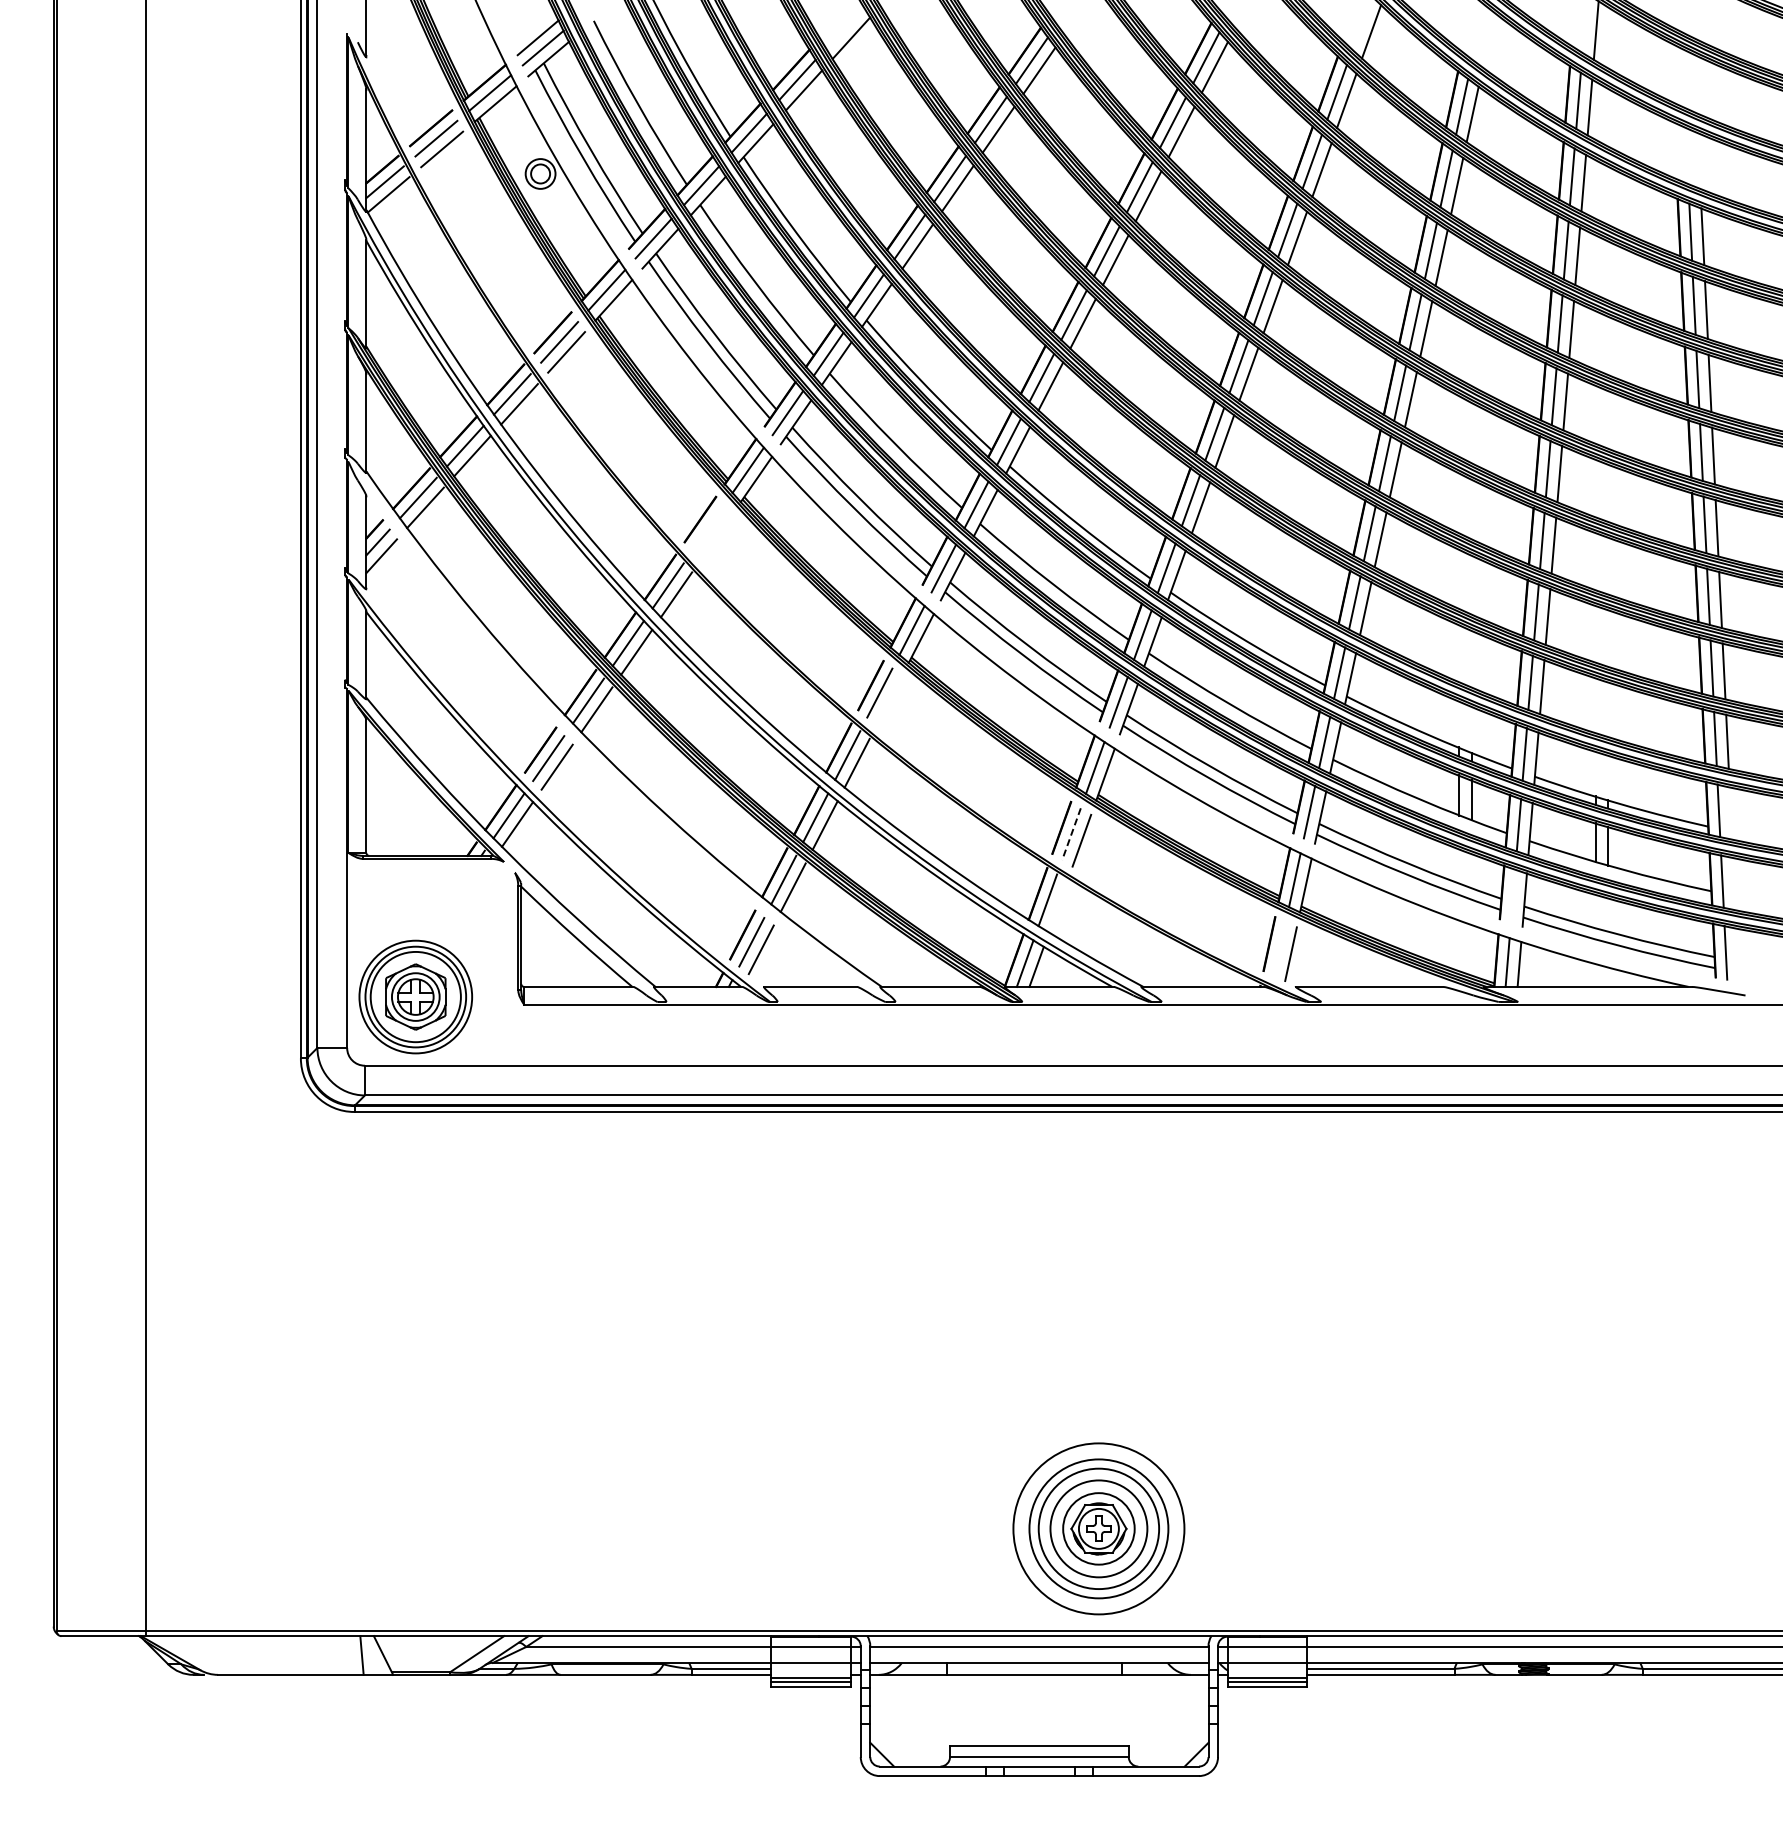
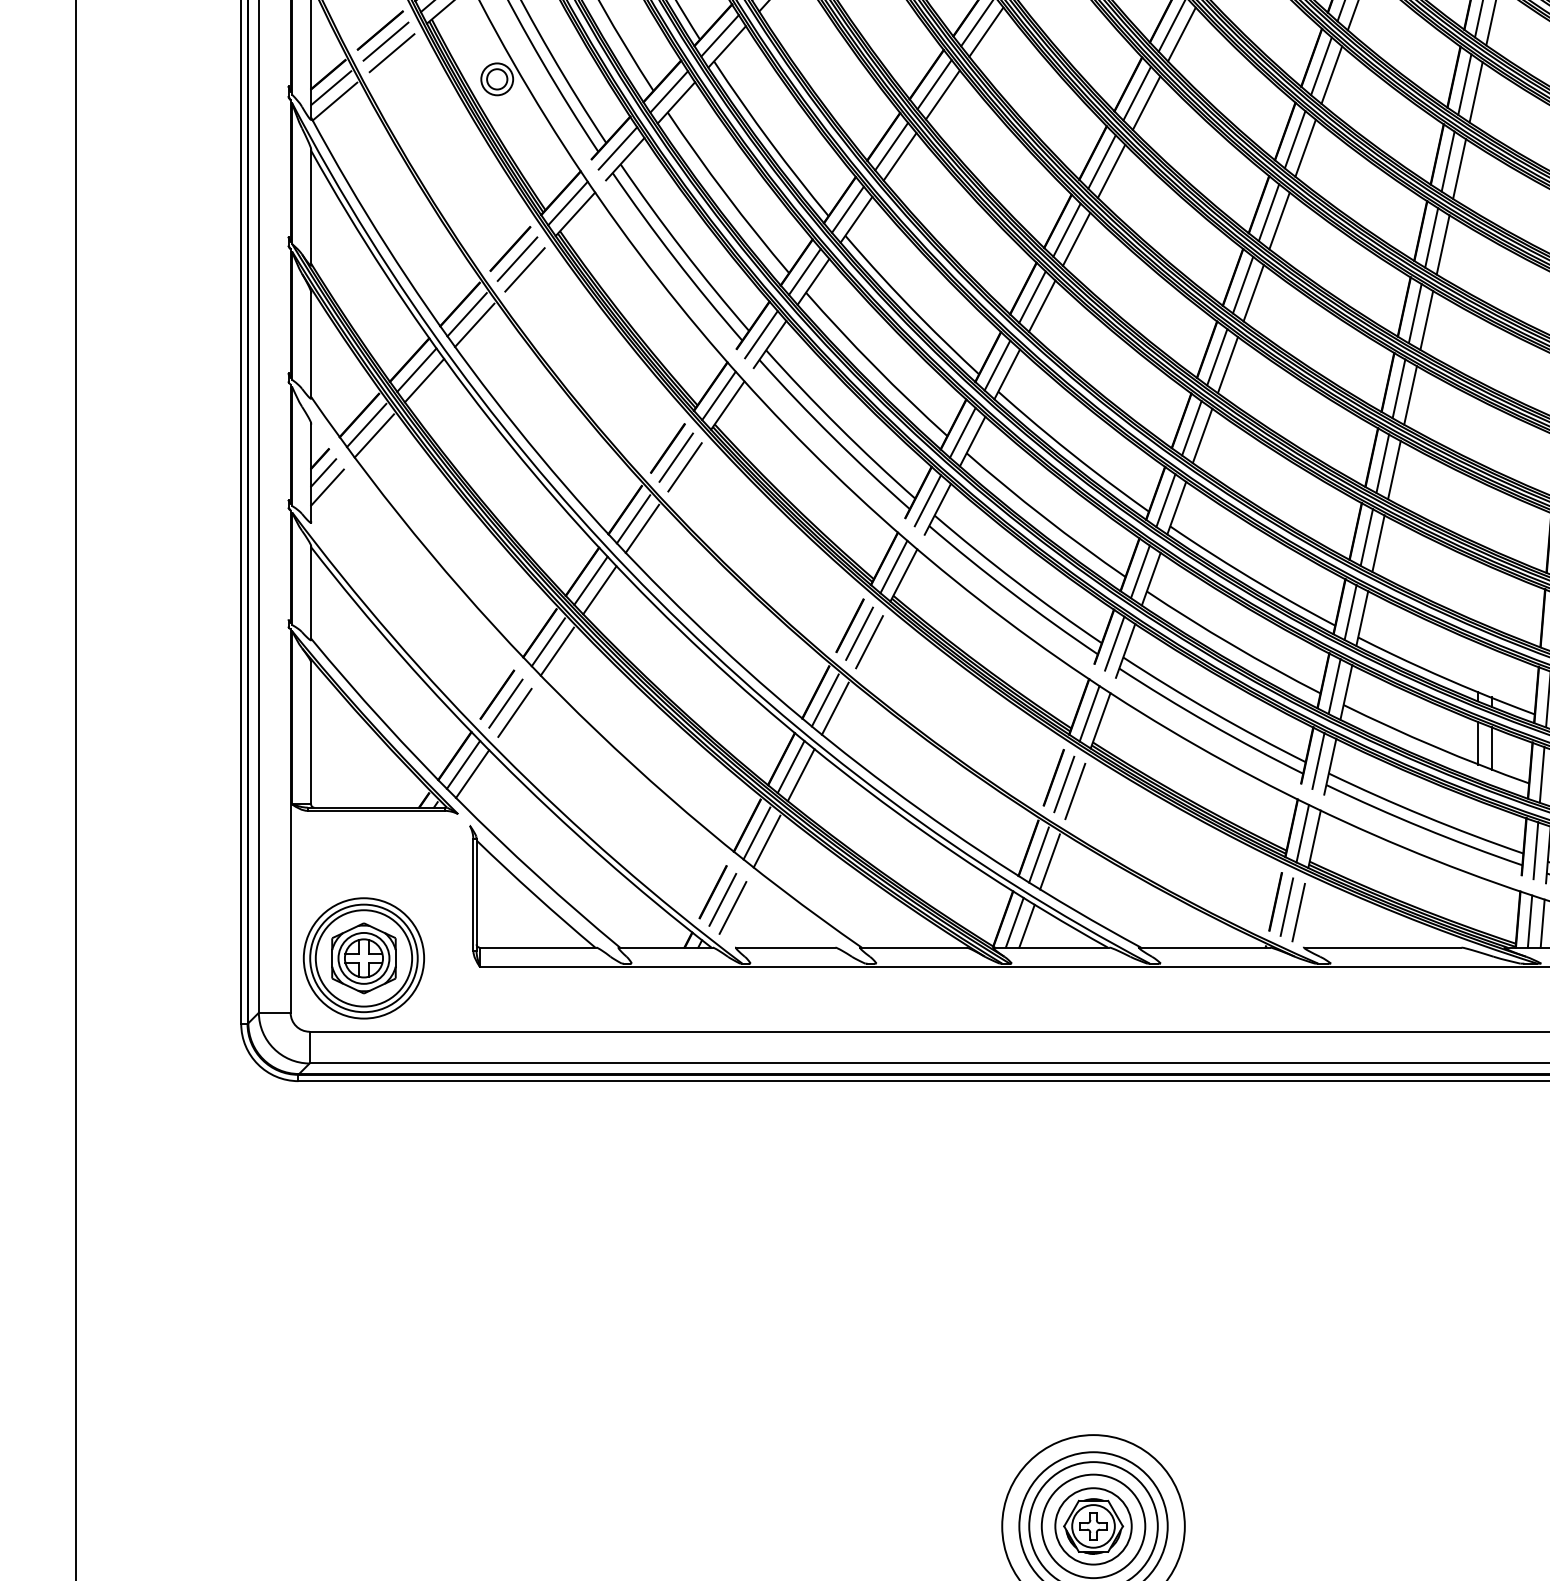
line: (707, 527) -> (675, 456), added
line: (716, 536) -> (685, 466), added
line: (888, 700) -> (868, 641), added
line: (1071, 834) -> (1064, 784), dashed -> solid
line: (1512, 895) -> (1535, 849), added
line: (1057, 906) -> (1049, 861), added
line: (1279, 948) -> (1286, 906), added

